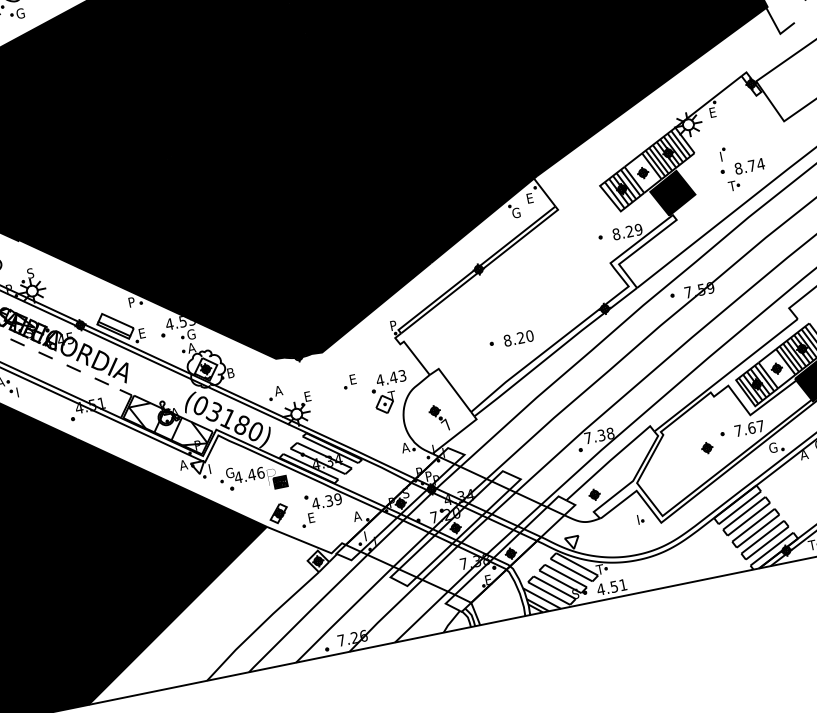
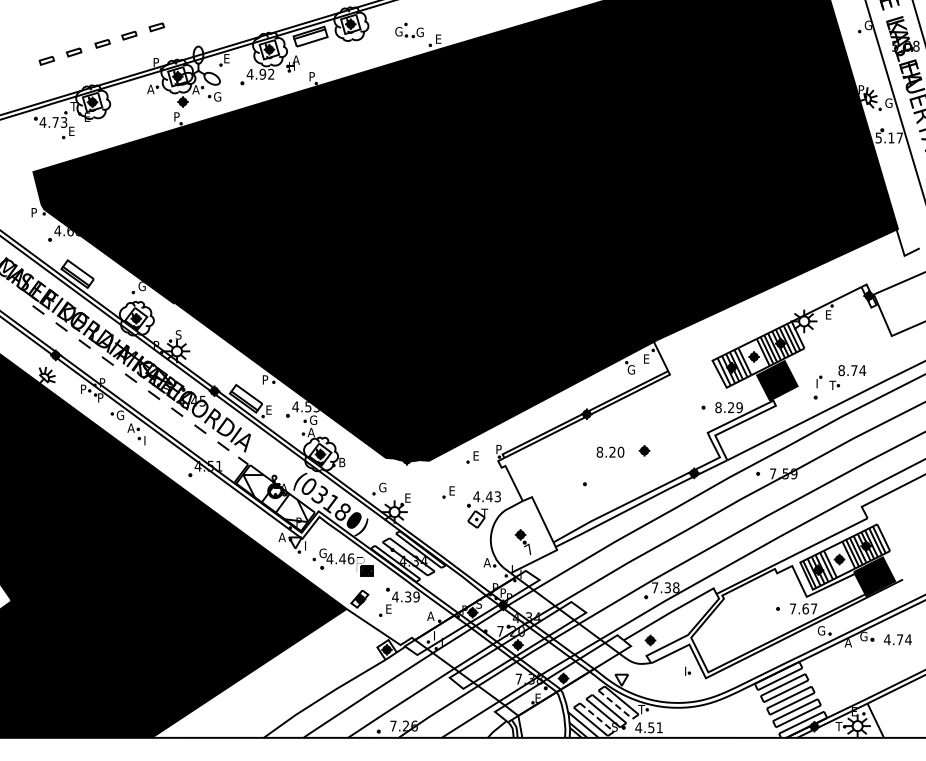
part: (722, 160) -> (817, 387), moved
text: (518, 337) -> (610, 451), moved
part: (367, 339) -> (472, 457), added
text: (278, 390) -> (382, 487), A -> G
part: (707, 447) -> (644, 450), moved
line: (571, 571) -> (615, 705), solid -> dashed
line: (555, 587) -> (597, 717), solid -> dashed

